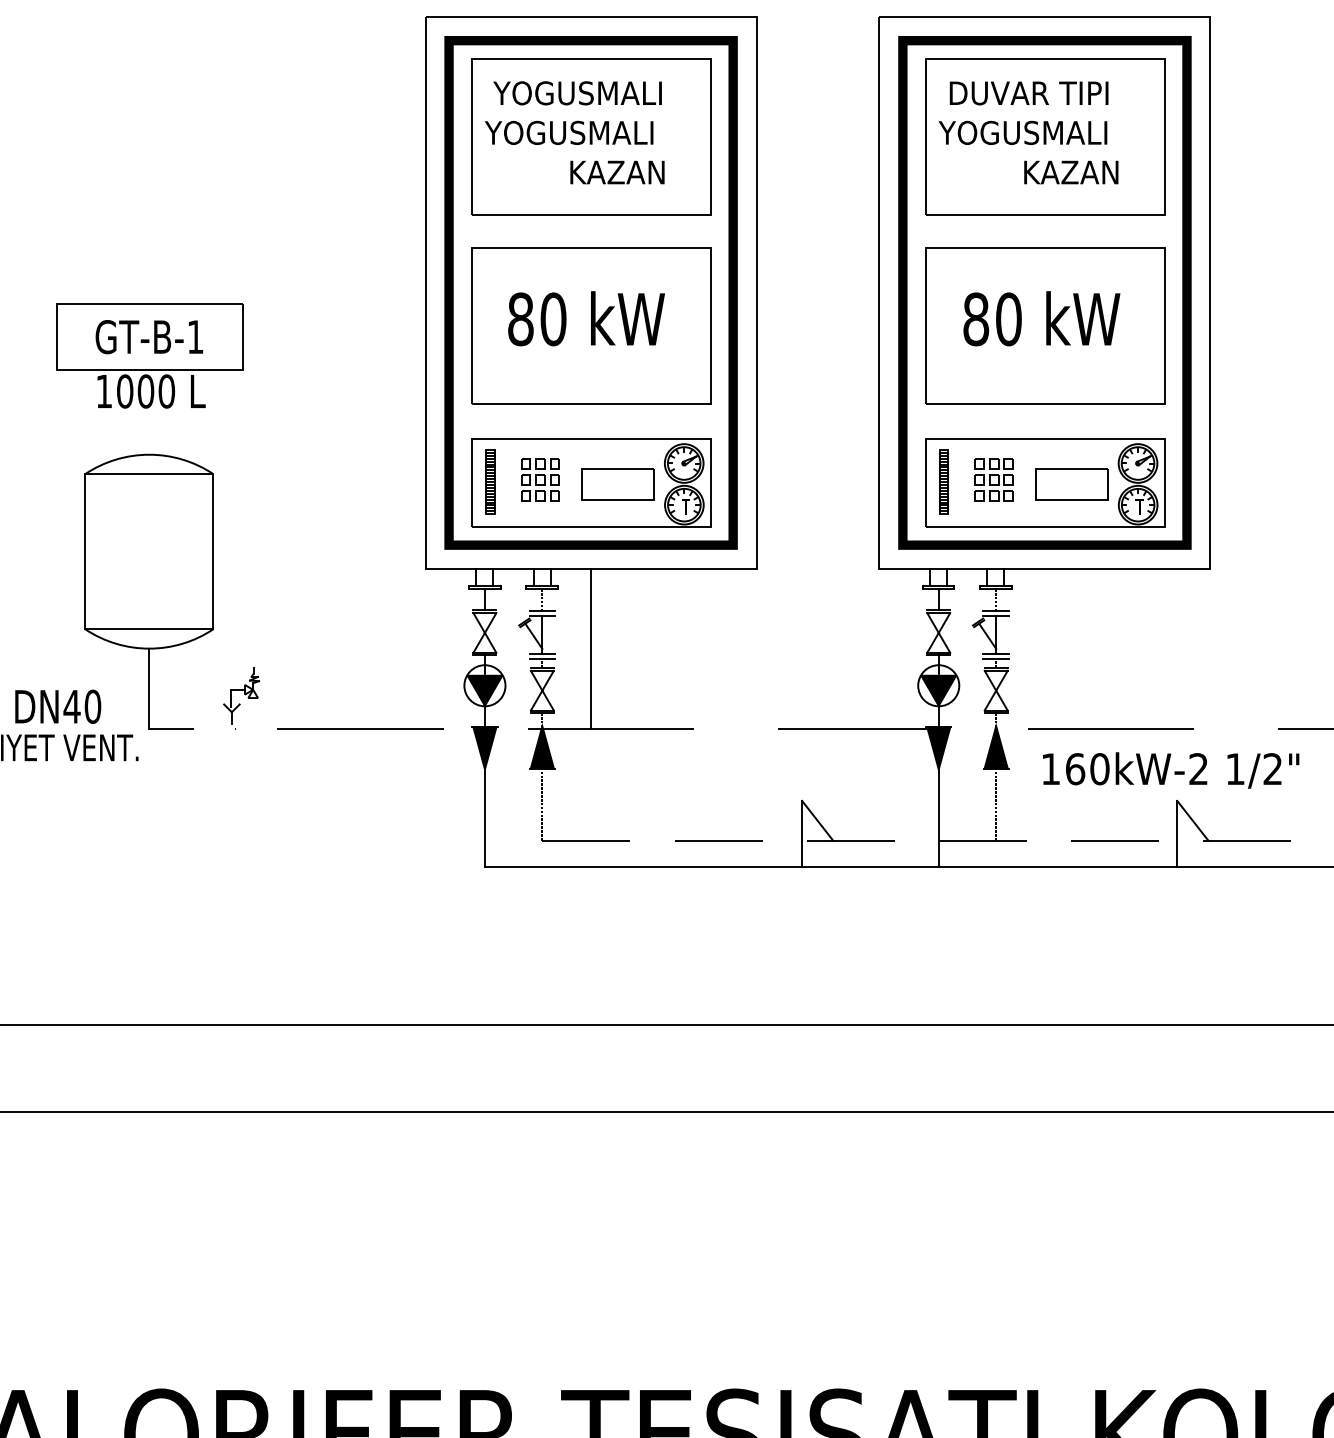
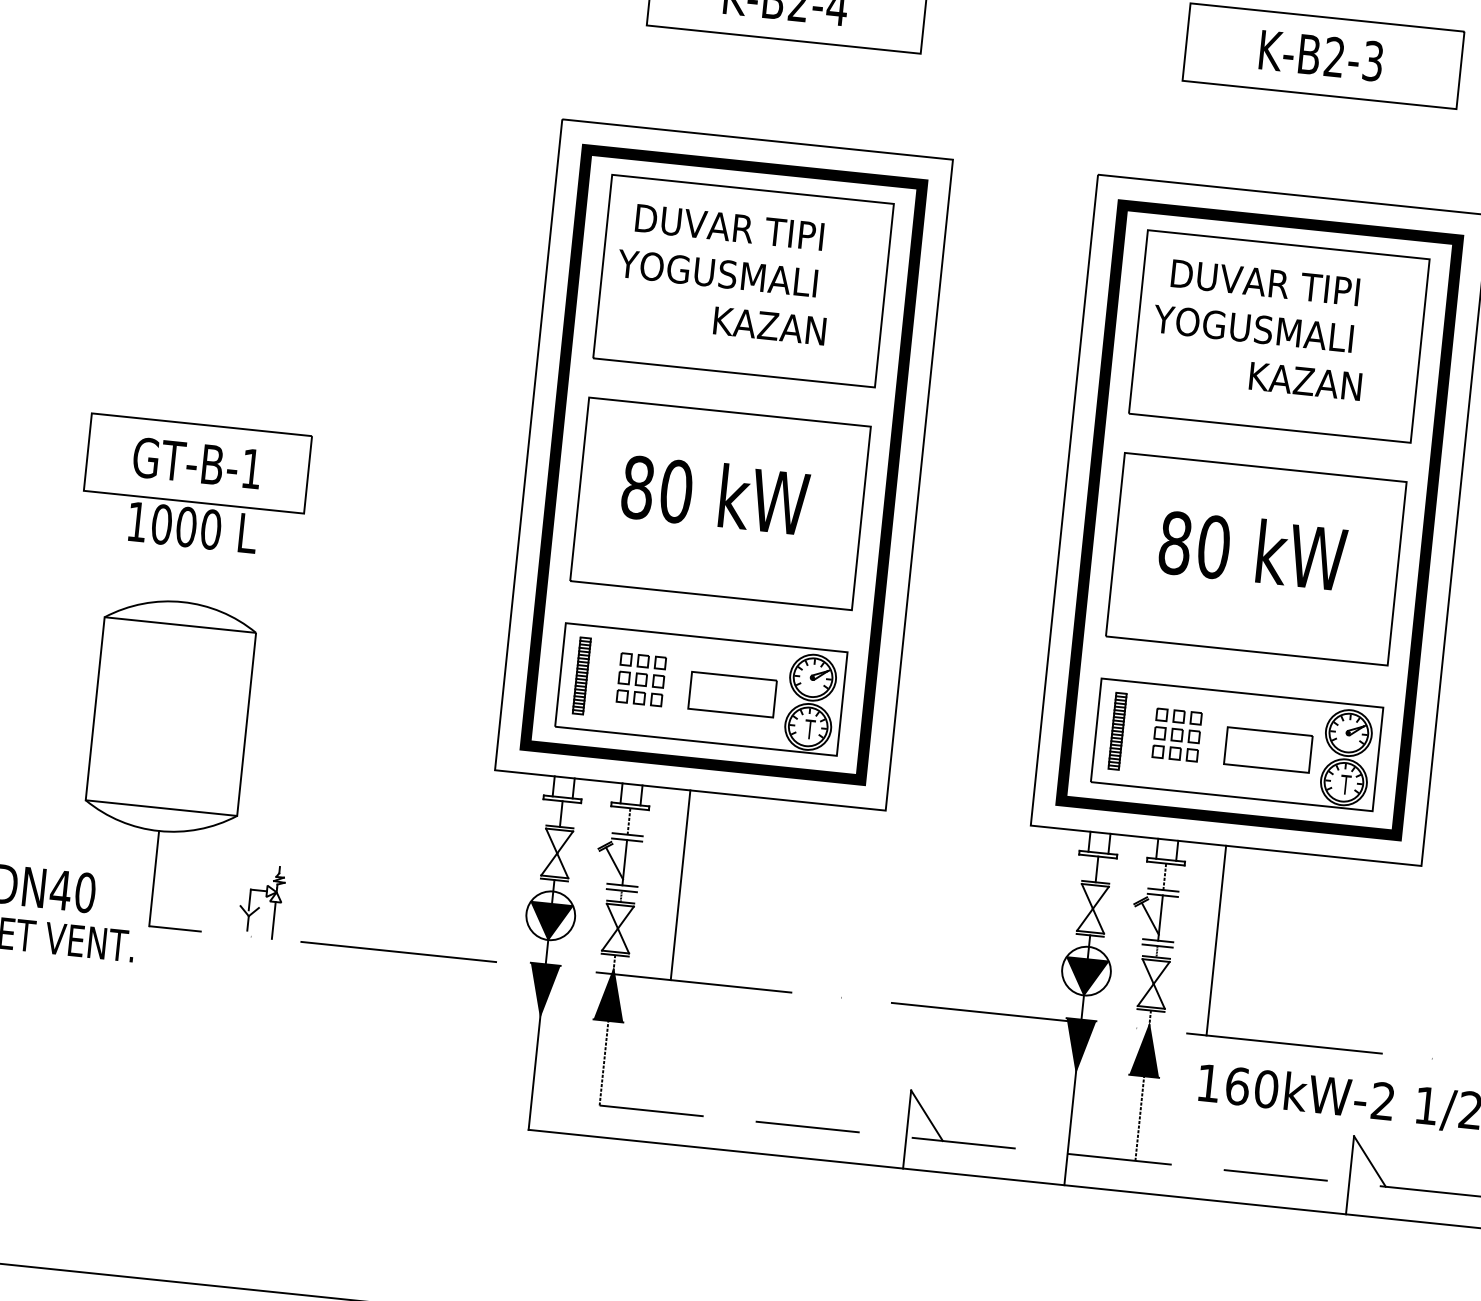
text: (577, 93) -> (732, 227), YOGUSMALI -> DUVAR TIPI
line: (1044, 648) -> (1215, 940), added
line: (253, 713) -> (274, 920), added

